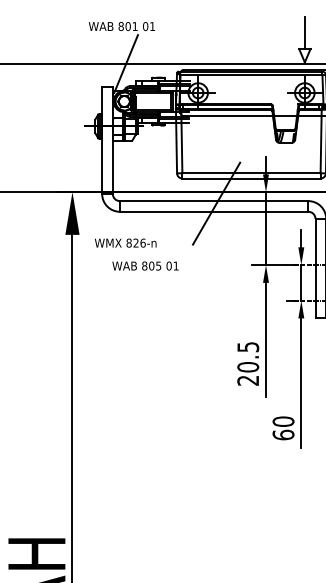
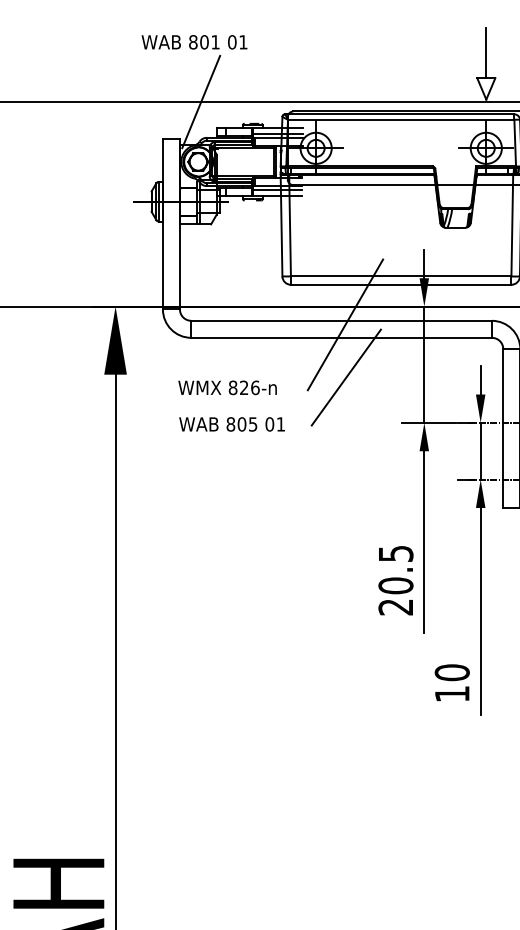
line: (216, 236) -> (345, 377), added
text: (125, 242) -> (227, 386), moved
text: (283, 434) -> (452, 693), 60 -> 10

